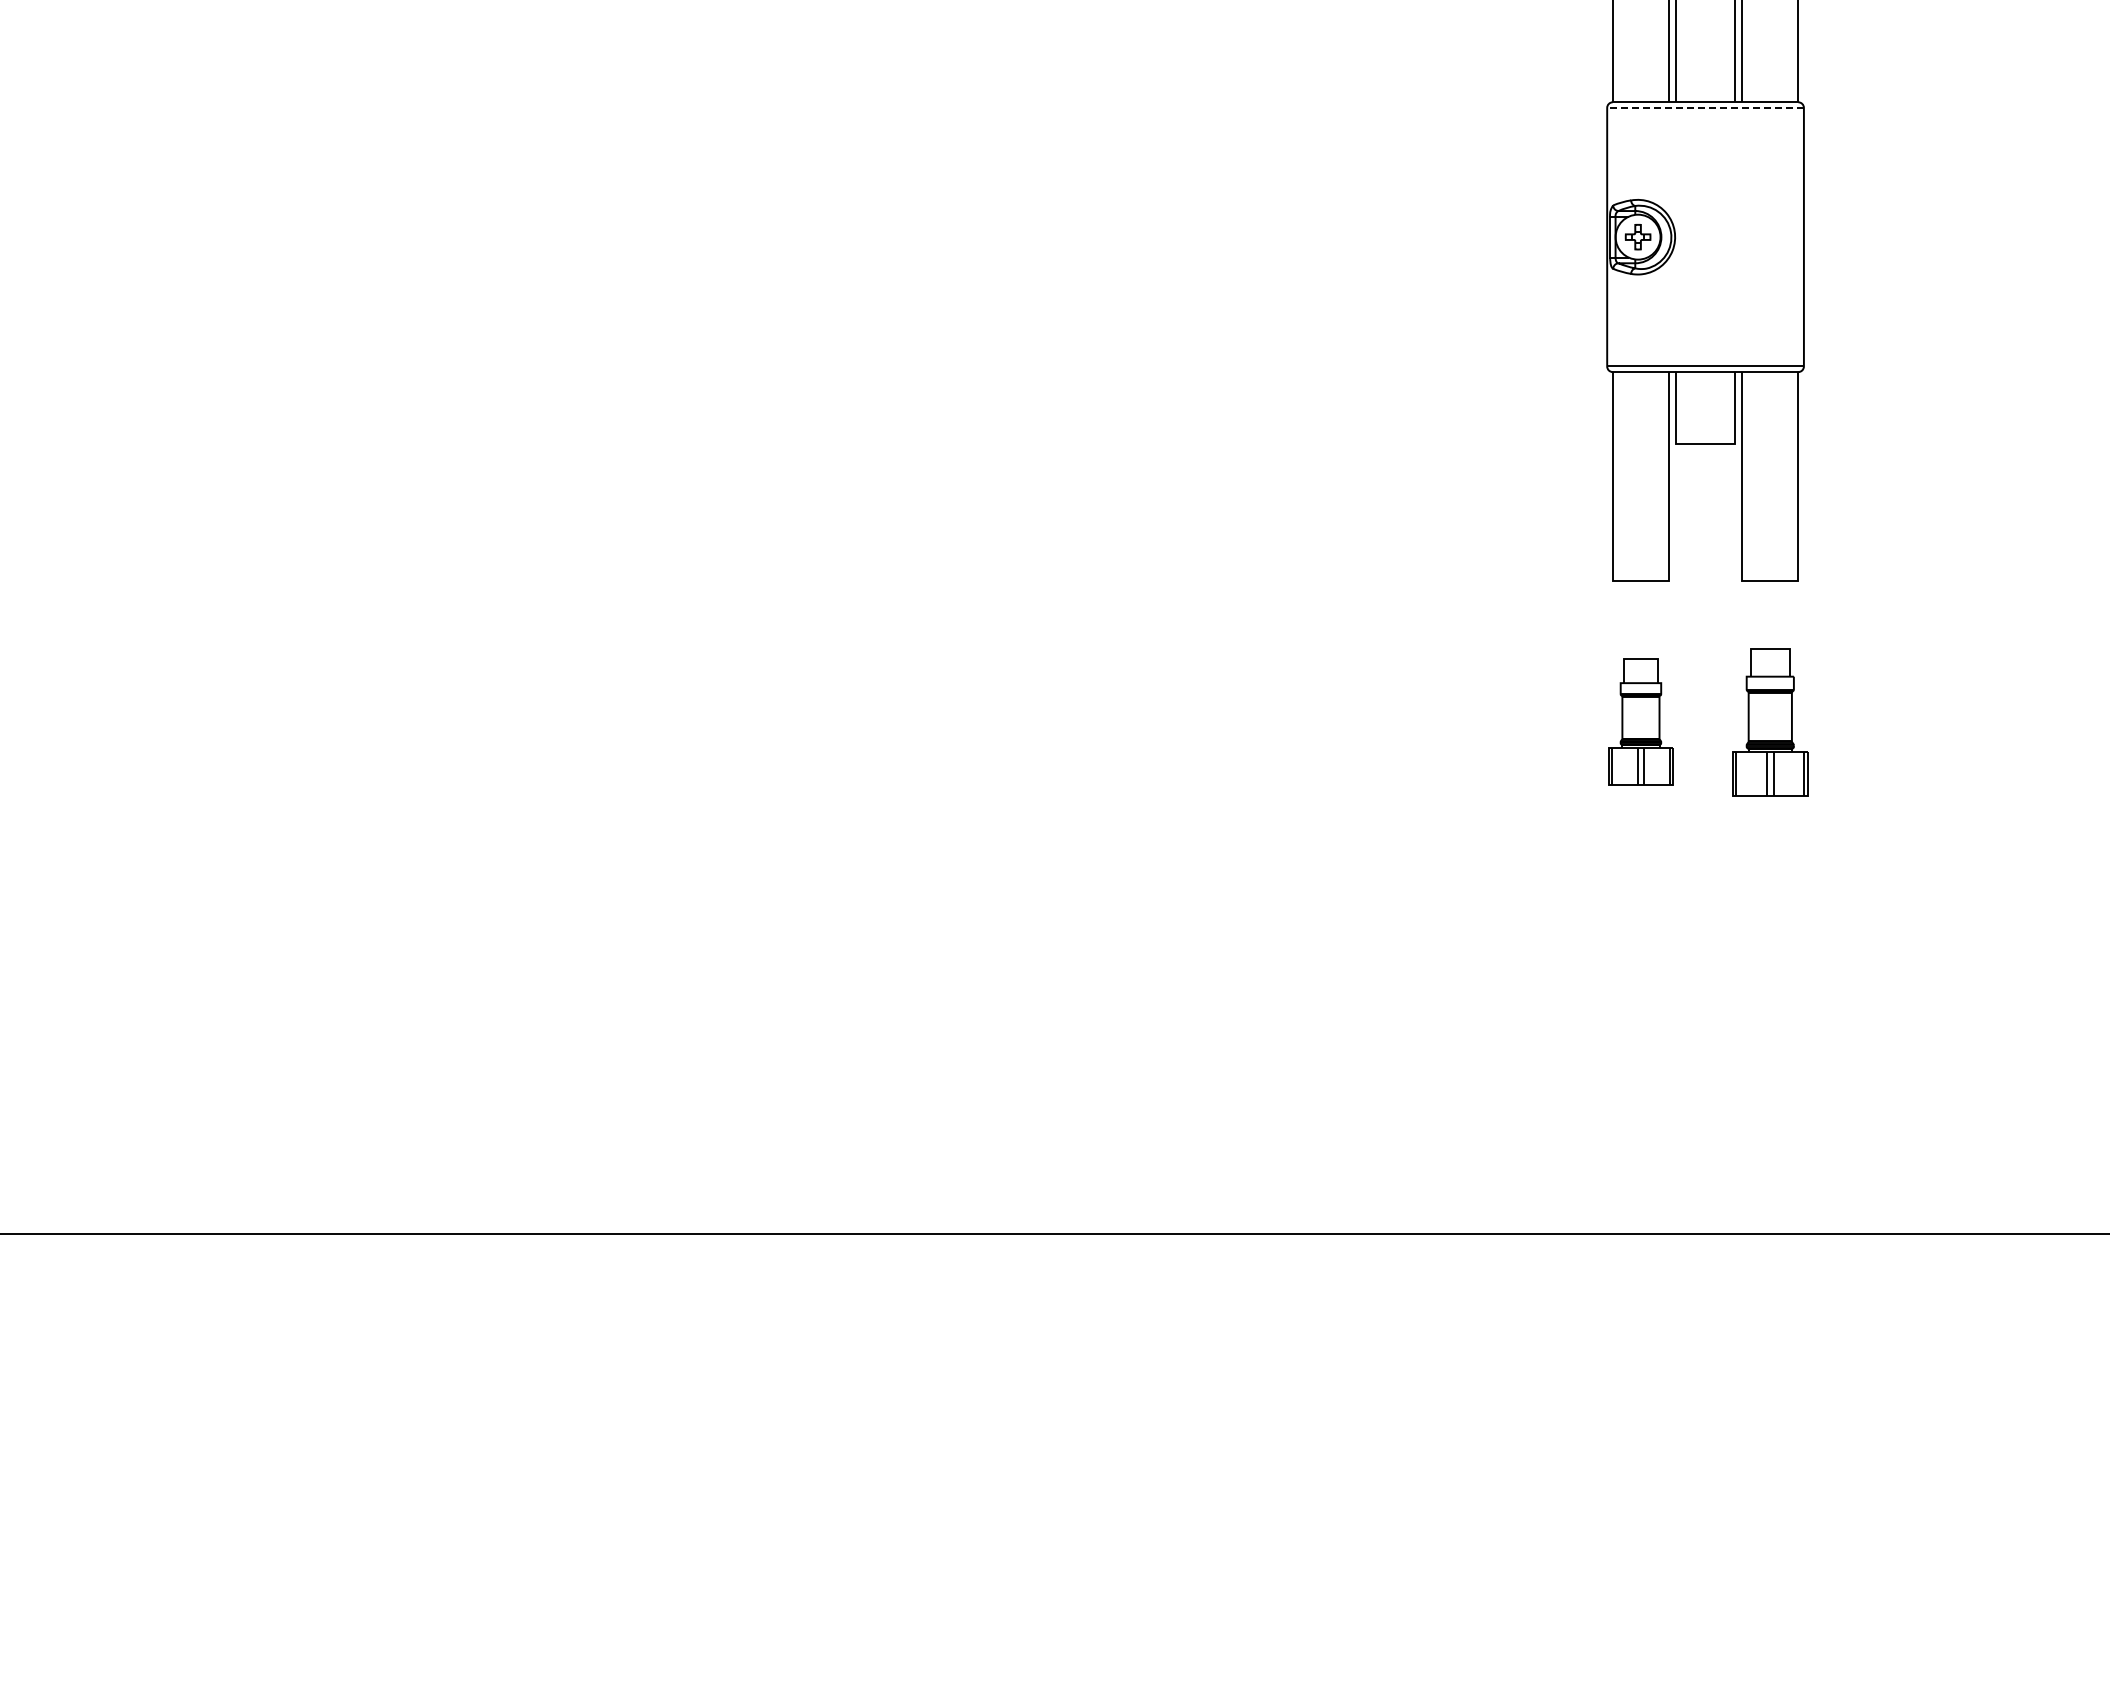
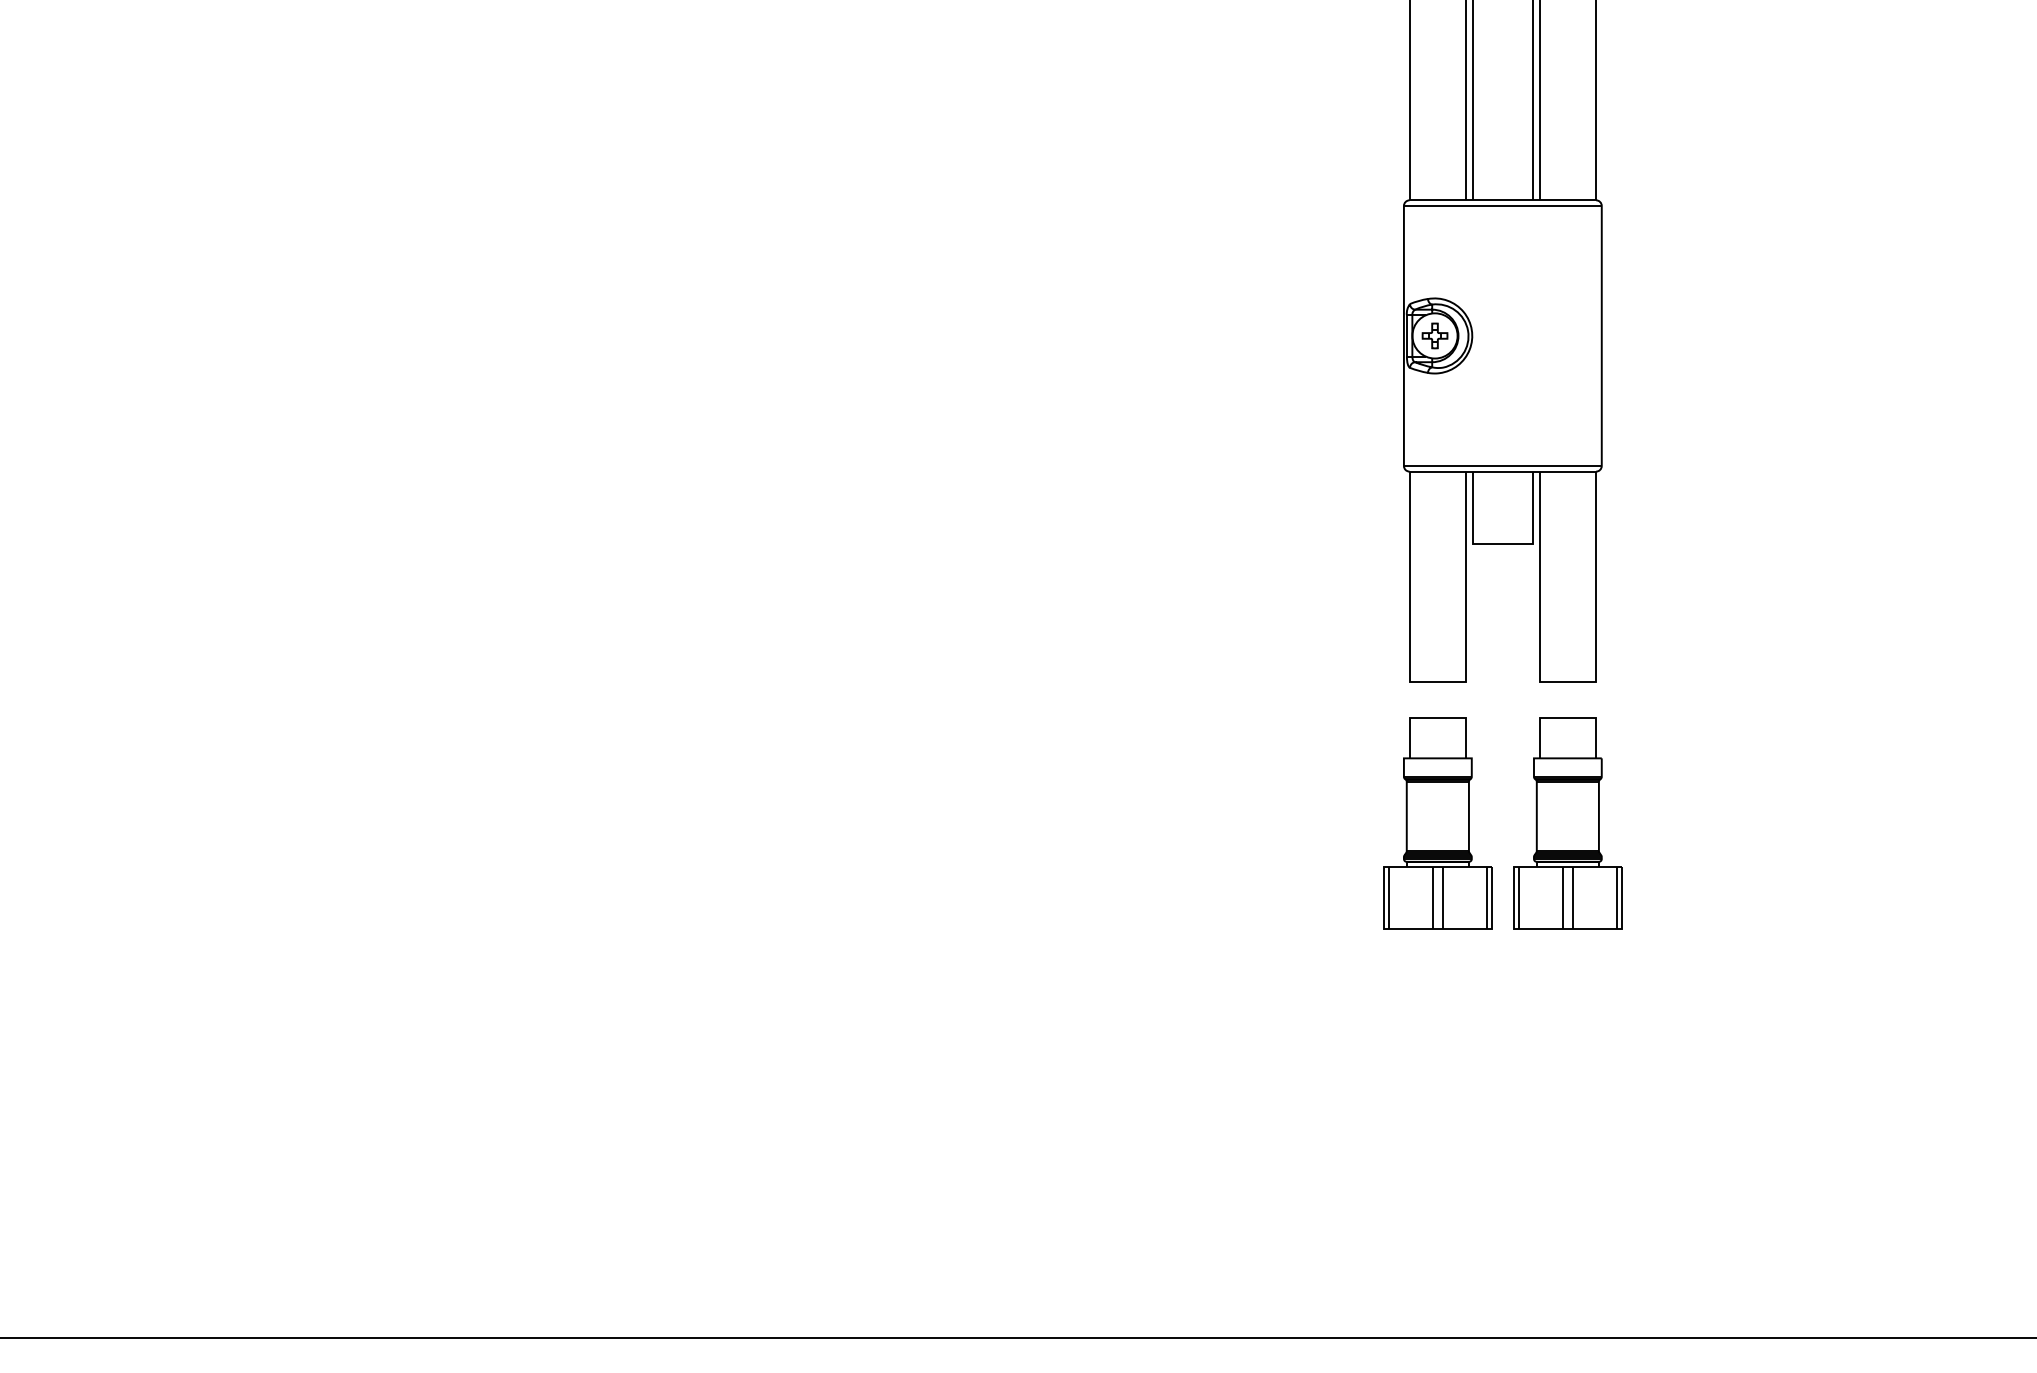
line: (1705, 107) -> (1502, 205), dashed -> solid
part: (1640, 721) -> (1437, 822), size x1.67
part: (1770, 721) -> (1568, 822), size x1.43

